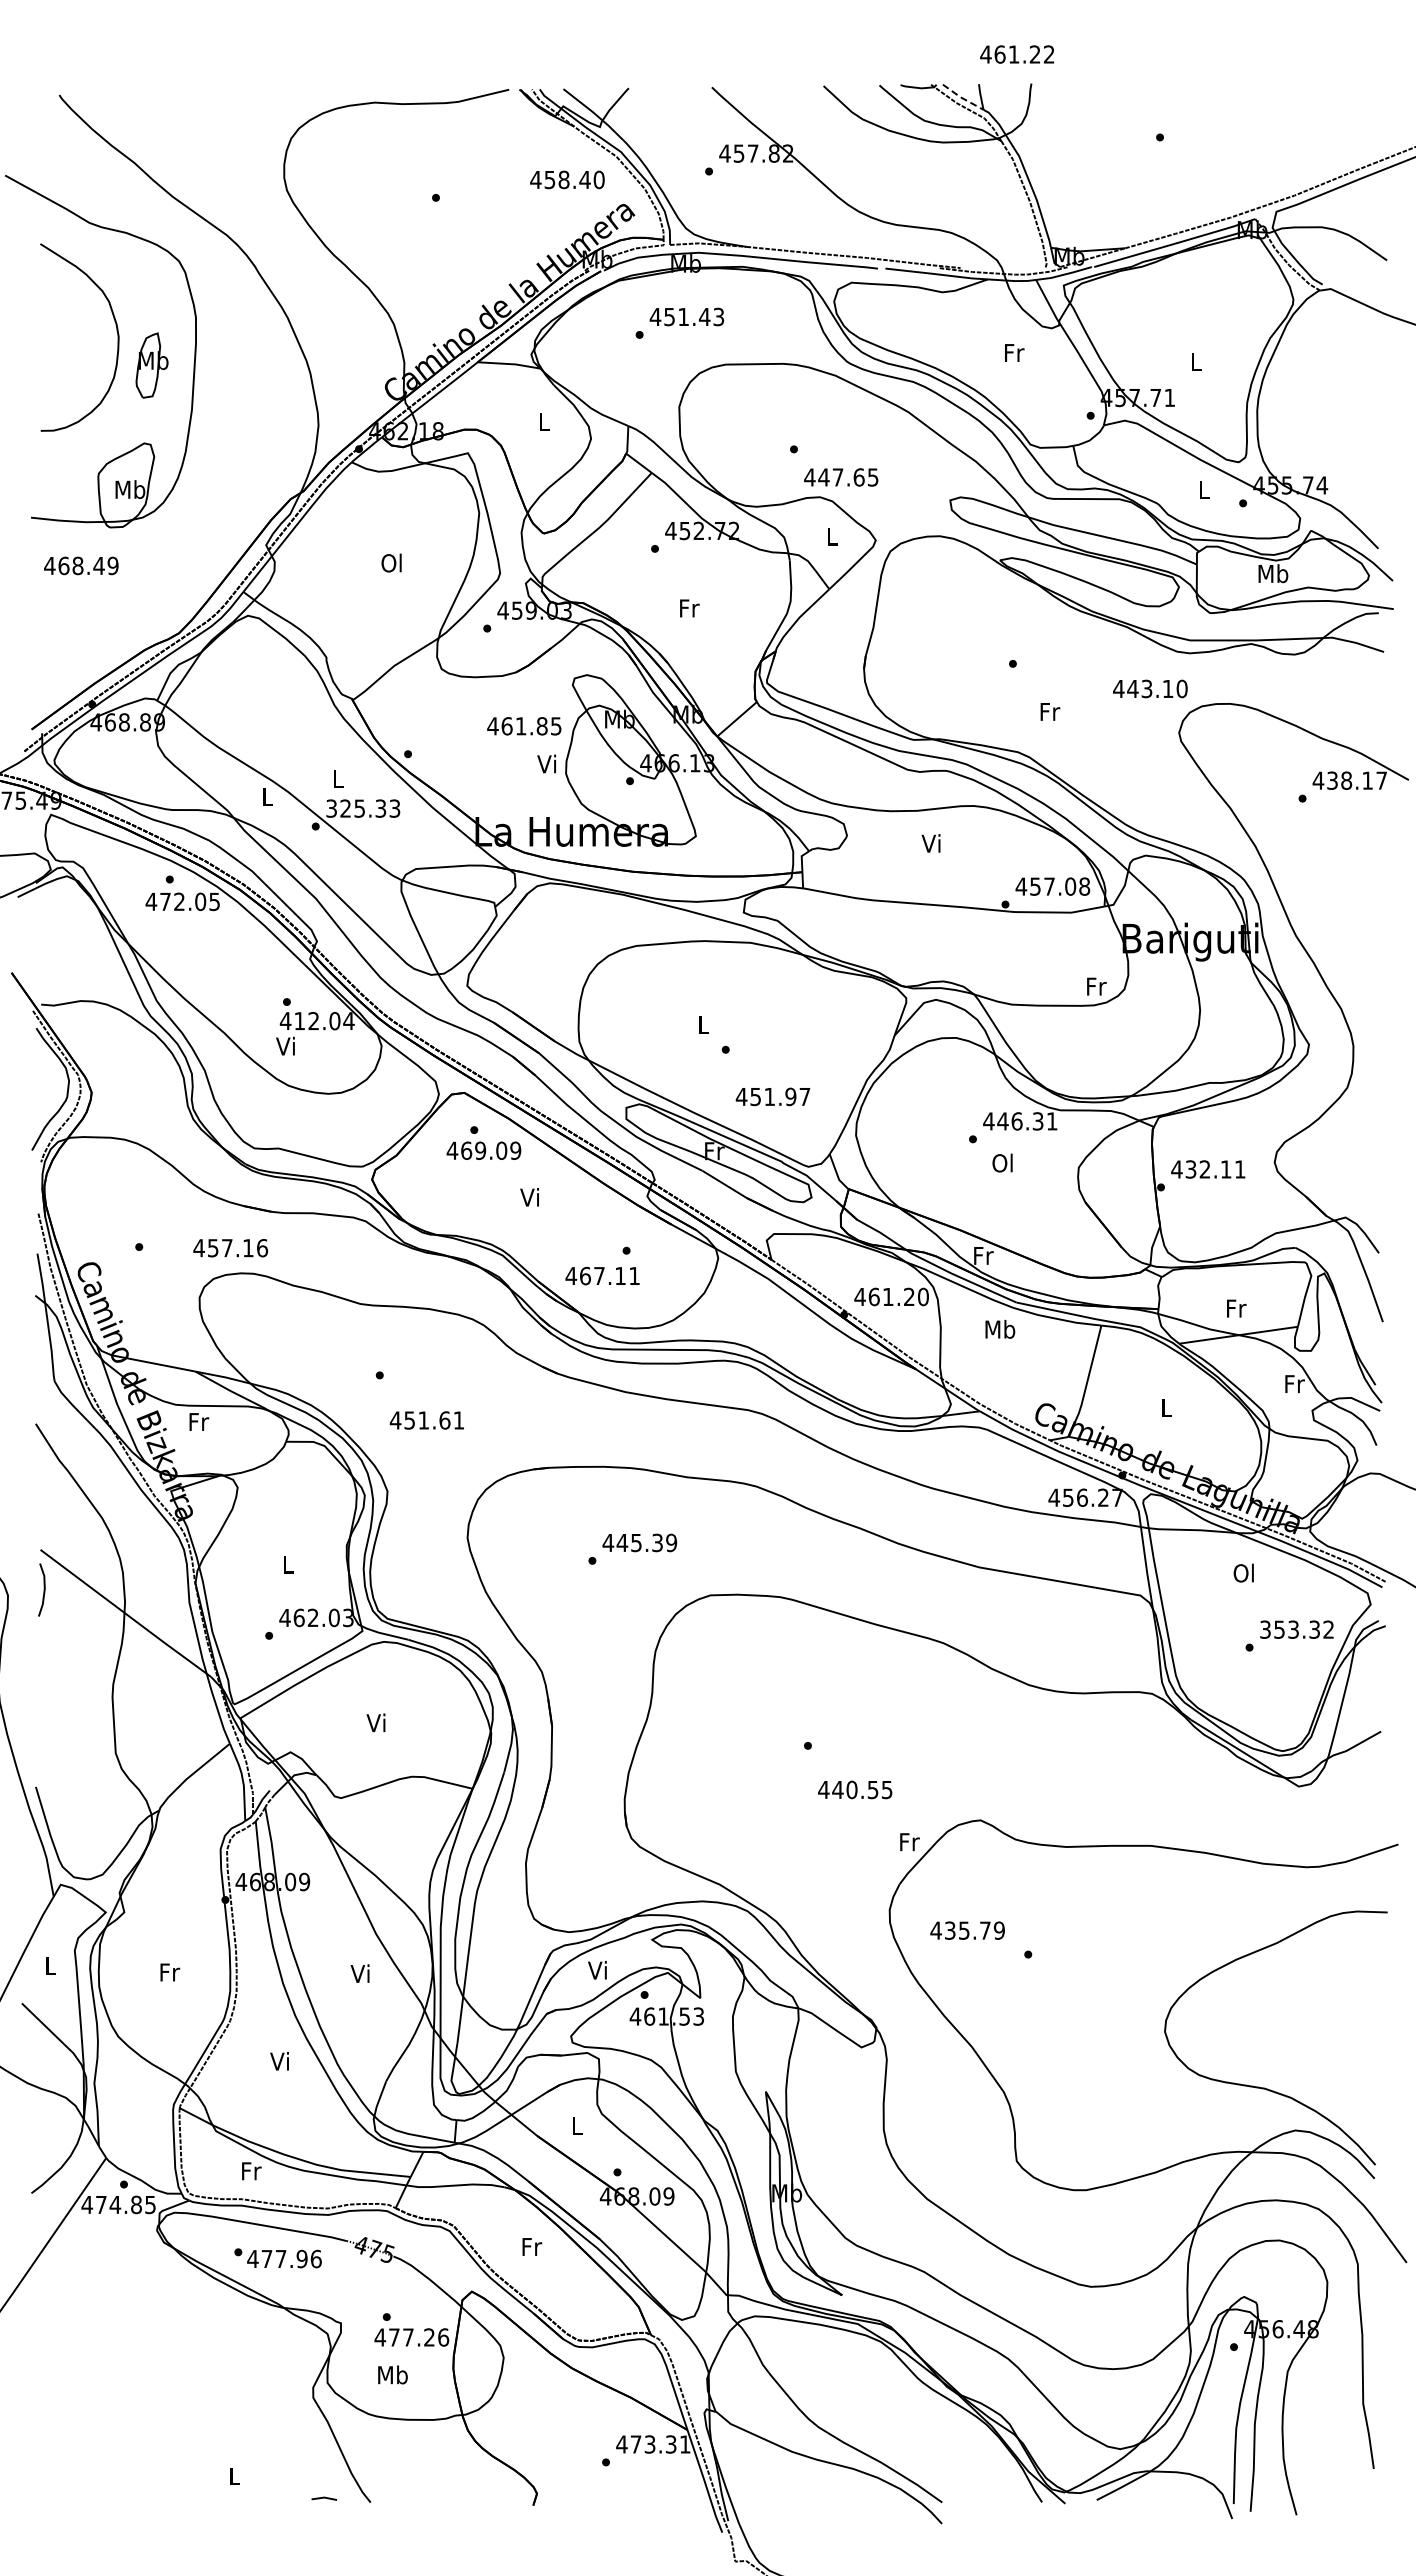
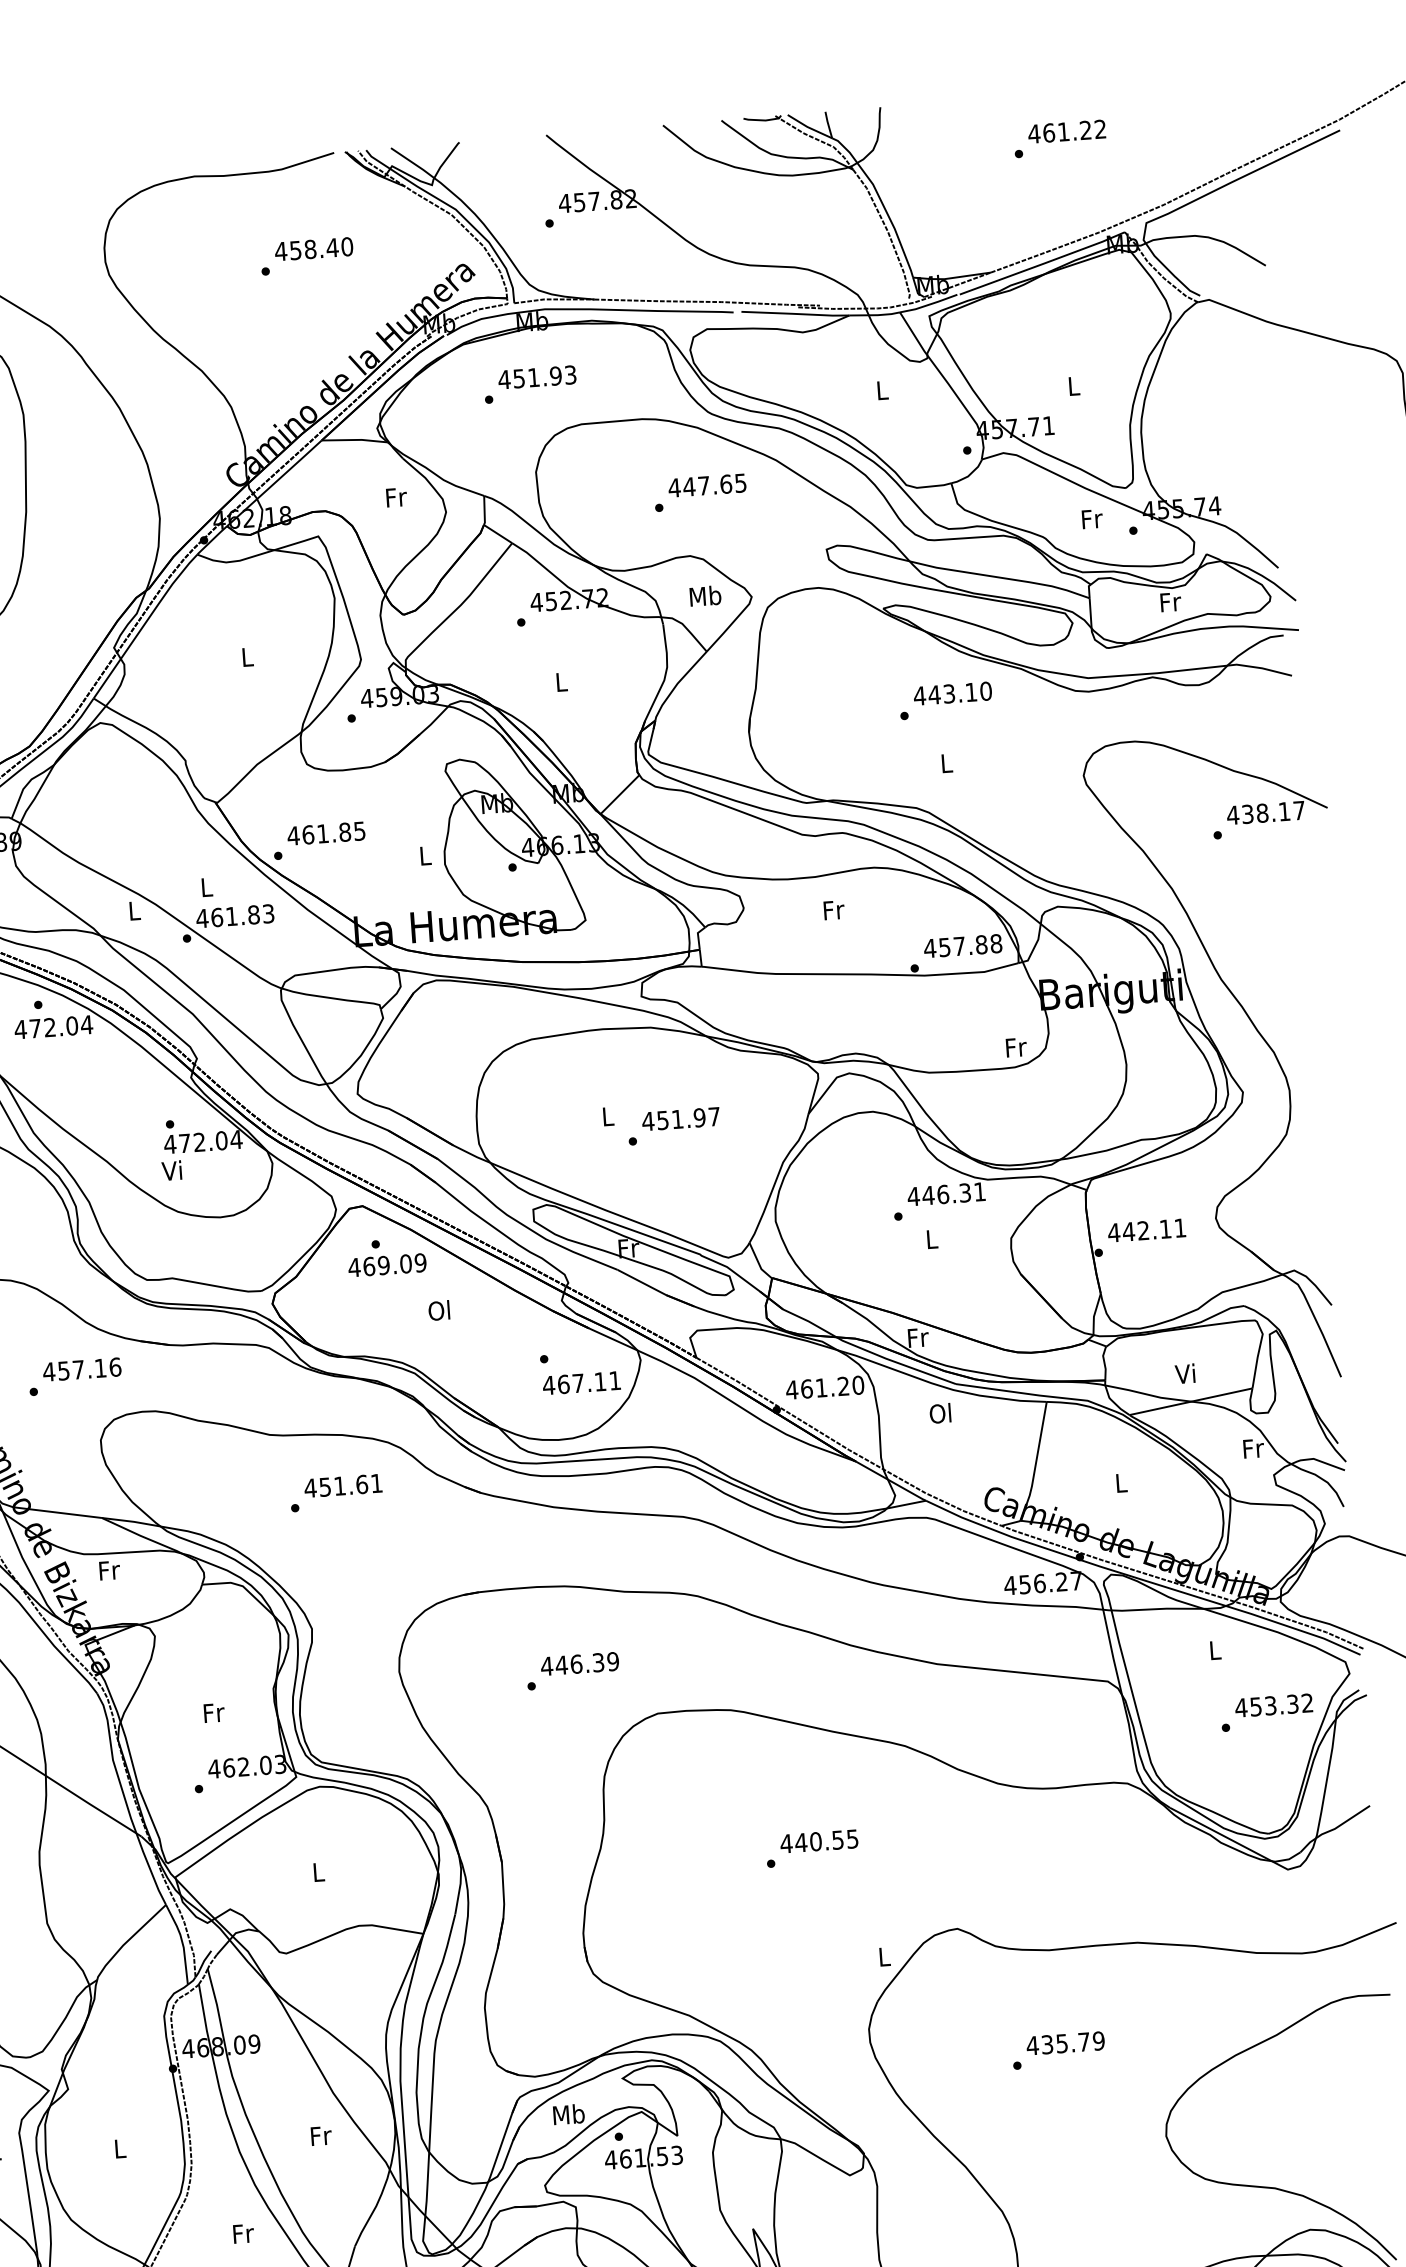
text: (1017, 54) -> (1067, 131), moved
line: (962, 98) -> (809, 128), dashed -> solid
text: (567, 179) -> (314, 248), moved
text: (704, 316) -> (555, 375), 451.43 -> 451.93
text: (1014, 352) -> (882, 389), Fr -> L
text: (544, 421) -> (396, 497), L -> Fr
text: (841, 477) -> (707, 485), moved
text: (1204, 489) -> (1091, 519), L -> Fr
text: (831, 535) -> (704, 595), L -> Mb
text: (391, 562) -> (246, 656), Ol -> L
text: (1273, 573) -> (1170, 601), Mb -> Fr
text: (689, 608) -> (561, 682), Fr -> L
text: (1150, 688) -> (952, 693), moved
text: (1050, 711) -> (947, 763), Fr -> L
text: (524, 726) -> (326, 833), moved
text: (546, 763) -> (423, 855), Vi -> L
text: (355, 808) -> (227, 916), 325.33 -> 461.83
text: (931, 843) -> (832, 910), Vi -> Fr
text: (1070, 886) -> (981, 944), 457.08 -> 457.88
text: (214, 901) -> (86, 1024), 472.05 -> 472.04
text: (299, 1021) -> (184, 1143), 412.04 -> 472.04
text: (772, 1096) -> (680, 1118), moved
text: (1002, 1162) -> (931, 1238), Ol -> L
text: (1190, 1169) -> (1128, 1231), 432.11 -> 442.11
text: (530, 1197) -> (439, 1310), Vi -> Ol
text: (230, 1248) -> (81, 1369), moved
text: (602, 1275) -> (581, 1382), moved
text: (1235, 1308) -> (1185, 1373), Fr -> Vi
text: (1000, 1328) -> (941, 1412), Mb -> Ol
text: (426, 1420) -> (342, 1485), moved
text: (636, 1542) -> (576, 1663), 445.39 -> 446.39
text: (288, 1564) -> (213, 1712), L -> Fr
text: (1243, 1572) -> (1213, 1649), Ol -> L
text: (1265, 1629) -> (1241, 1707), 353.32 -> 453.32
text: (375, 1722) -> (316, 1871), Vi -> L
text: (855, 1789) -> (819, 1841), moved
text: (909, 1842) -> (884, 1957), Fr -> L
text: (967, 1930) -> (1065, 2043), moved
text: (598, 1970) -> (568, 2114), Vi -> Mb
text: (170, 1972) -> (120, 2148), Fr -> L
text: (360, 1973) -> (319, 2135), Vi -> Fr
text: (280, 2061) -> (242, 2233), Vi -> Fr

